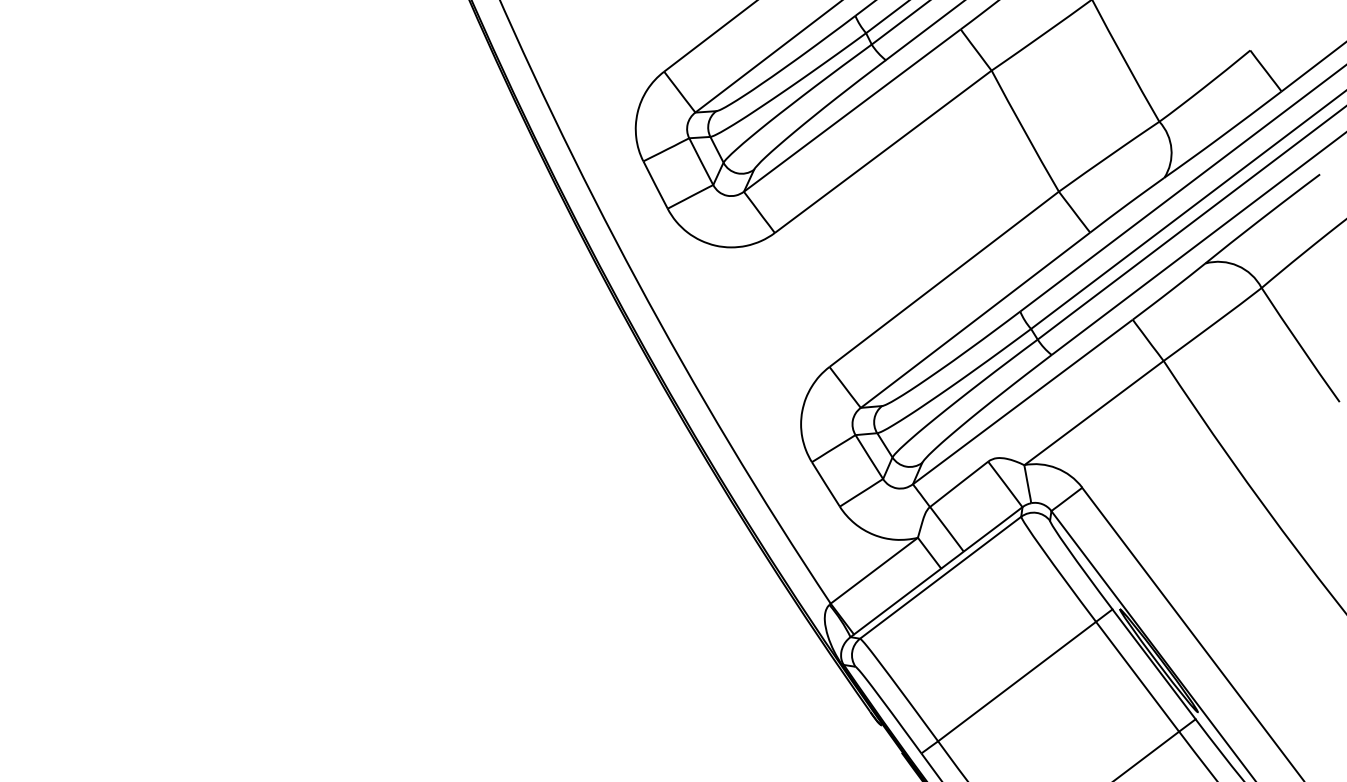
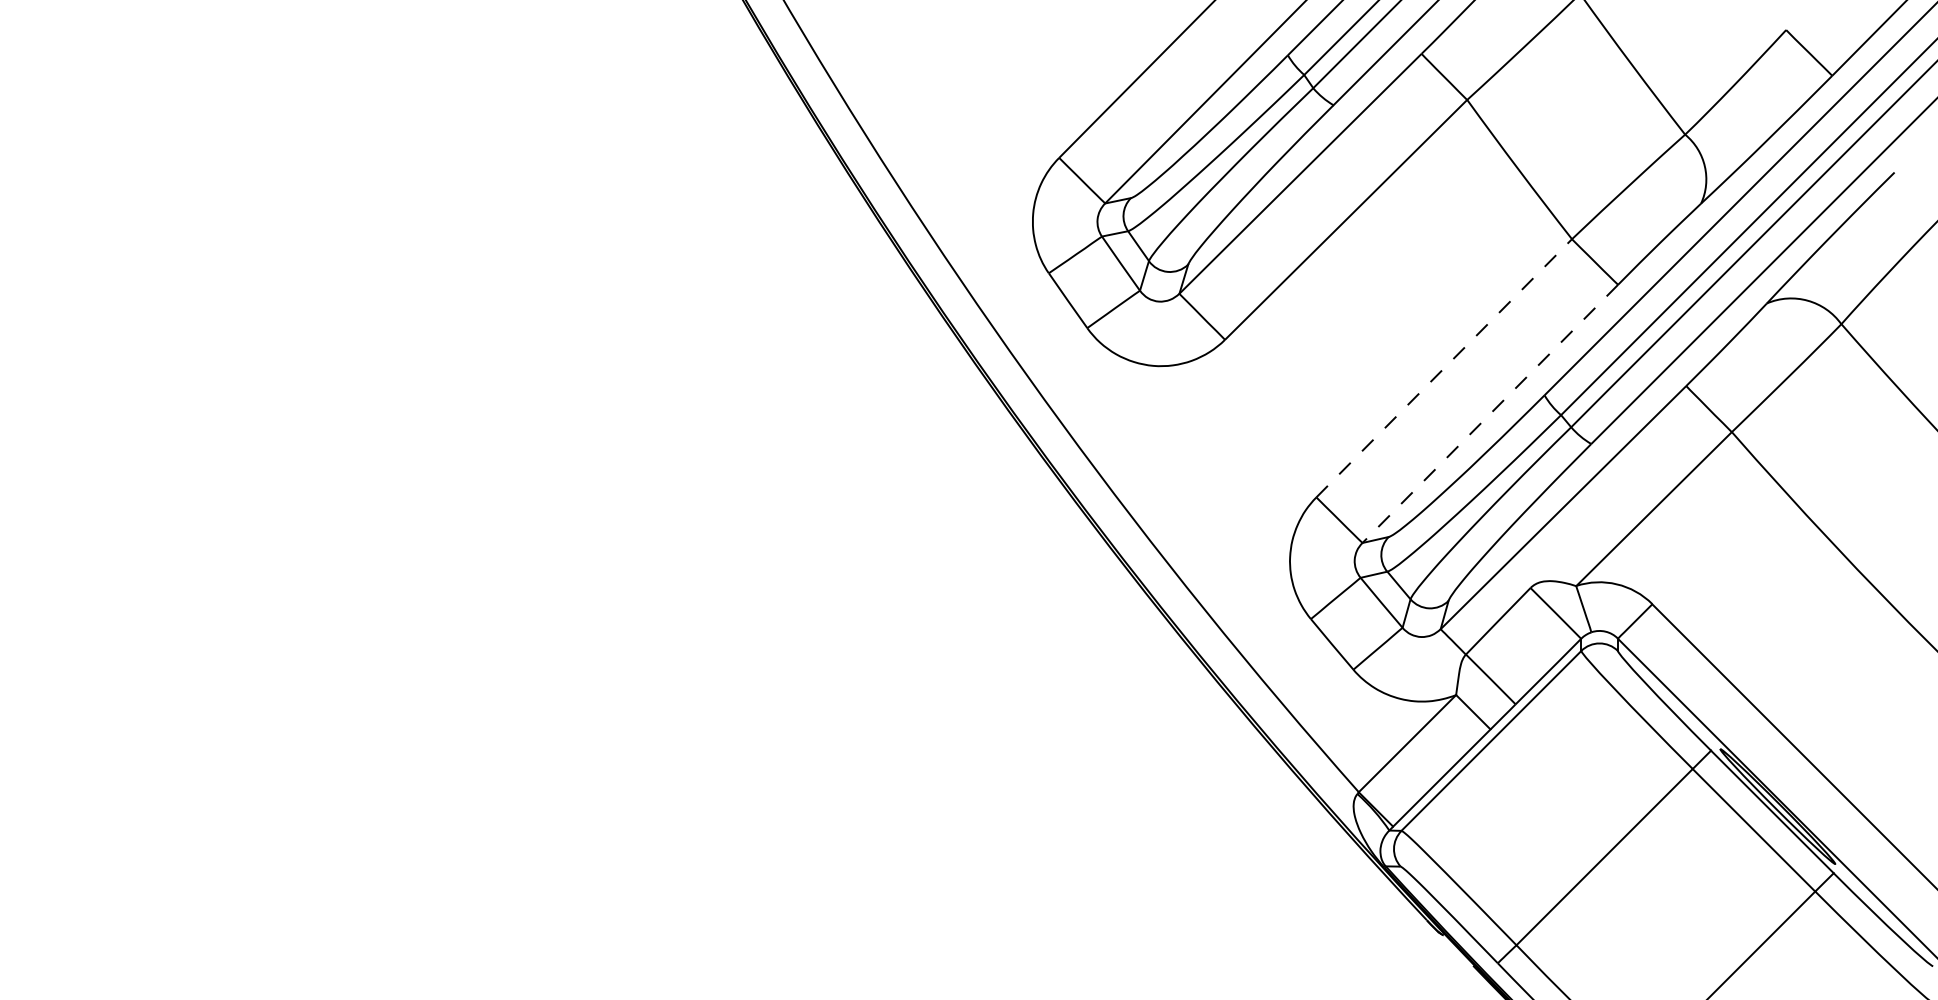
line: (944, 279) -> (1444, 368), solid -> dashed
line: (975, 320) -> (1490, 414), solid -> dashed

